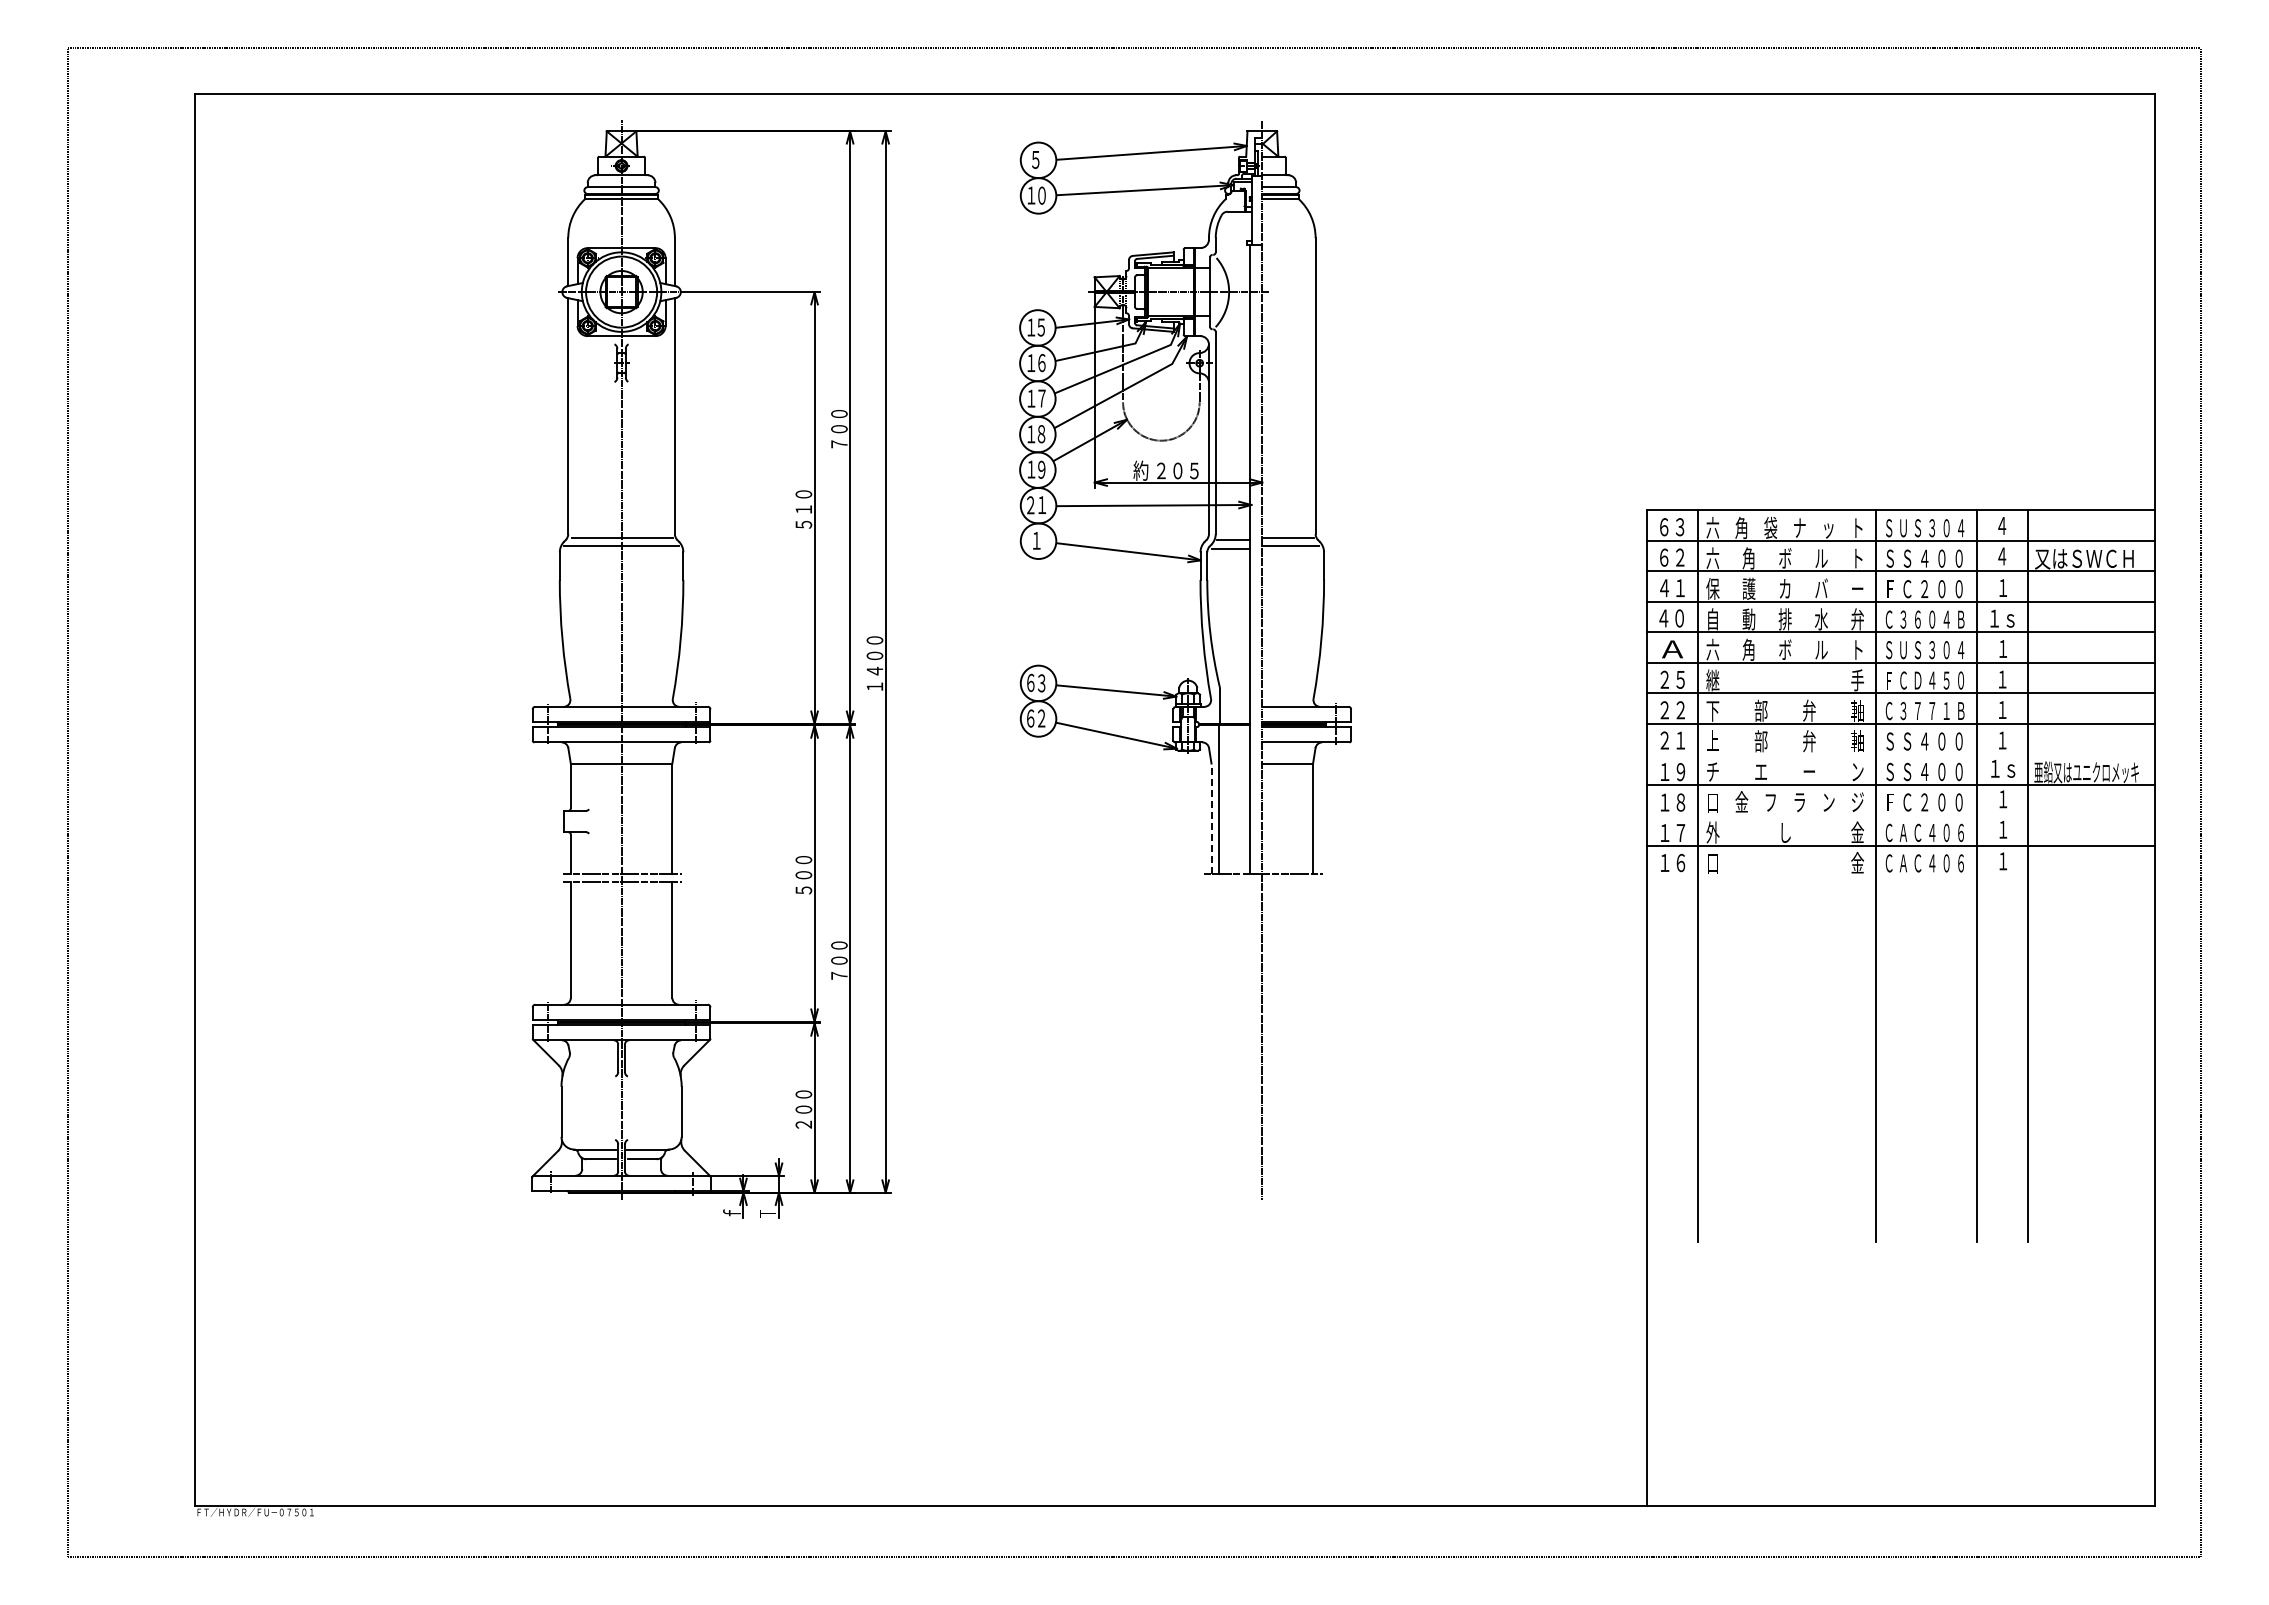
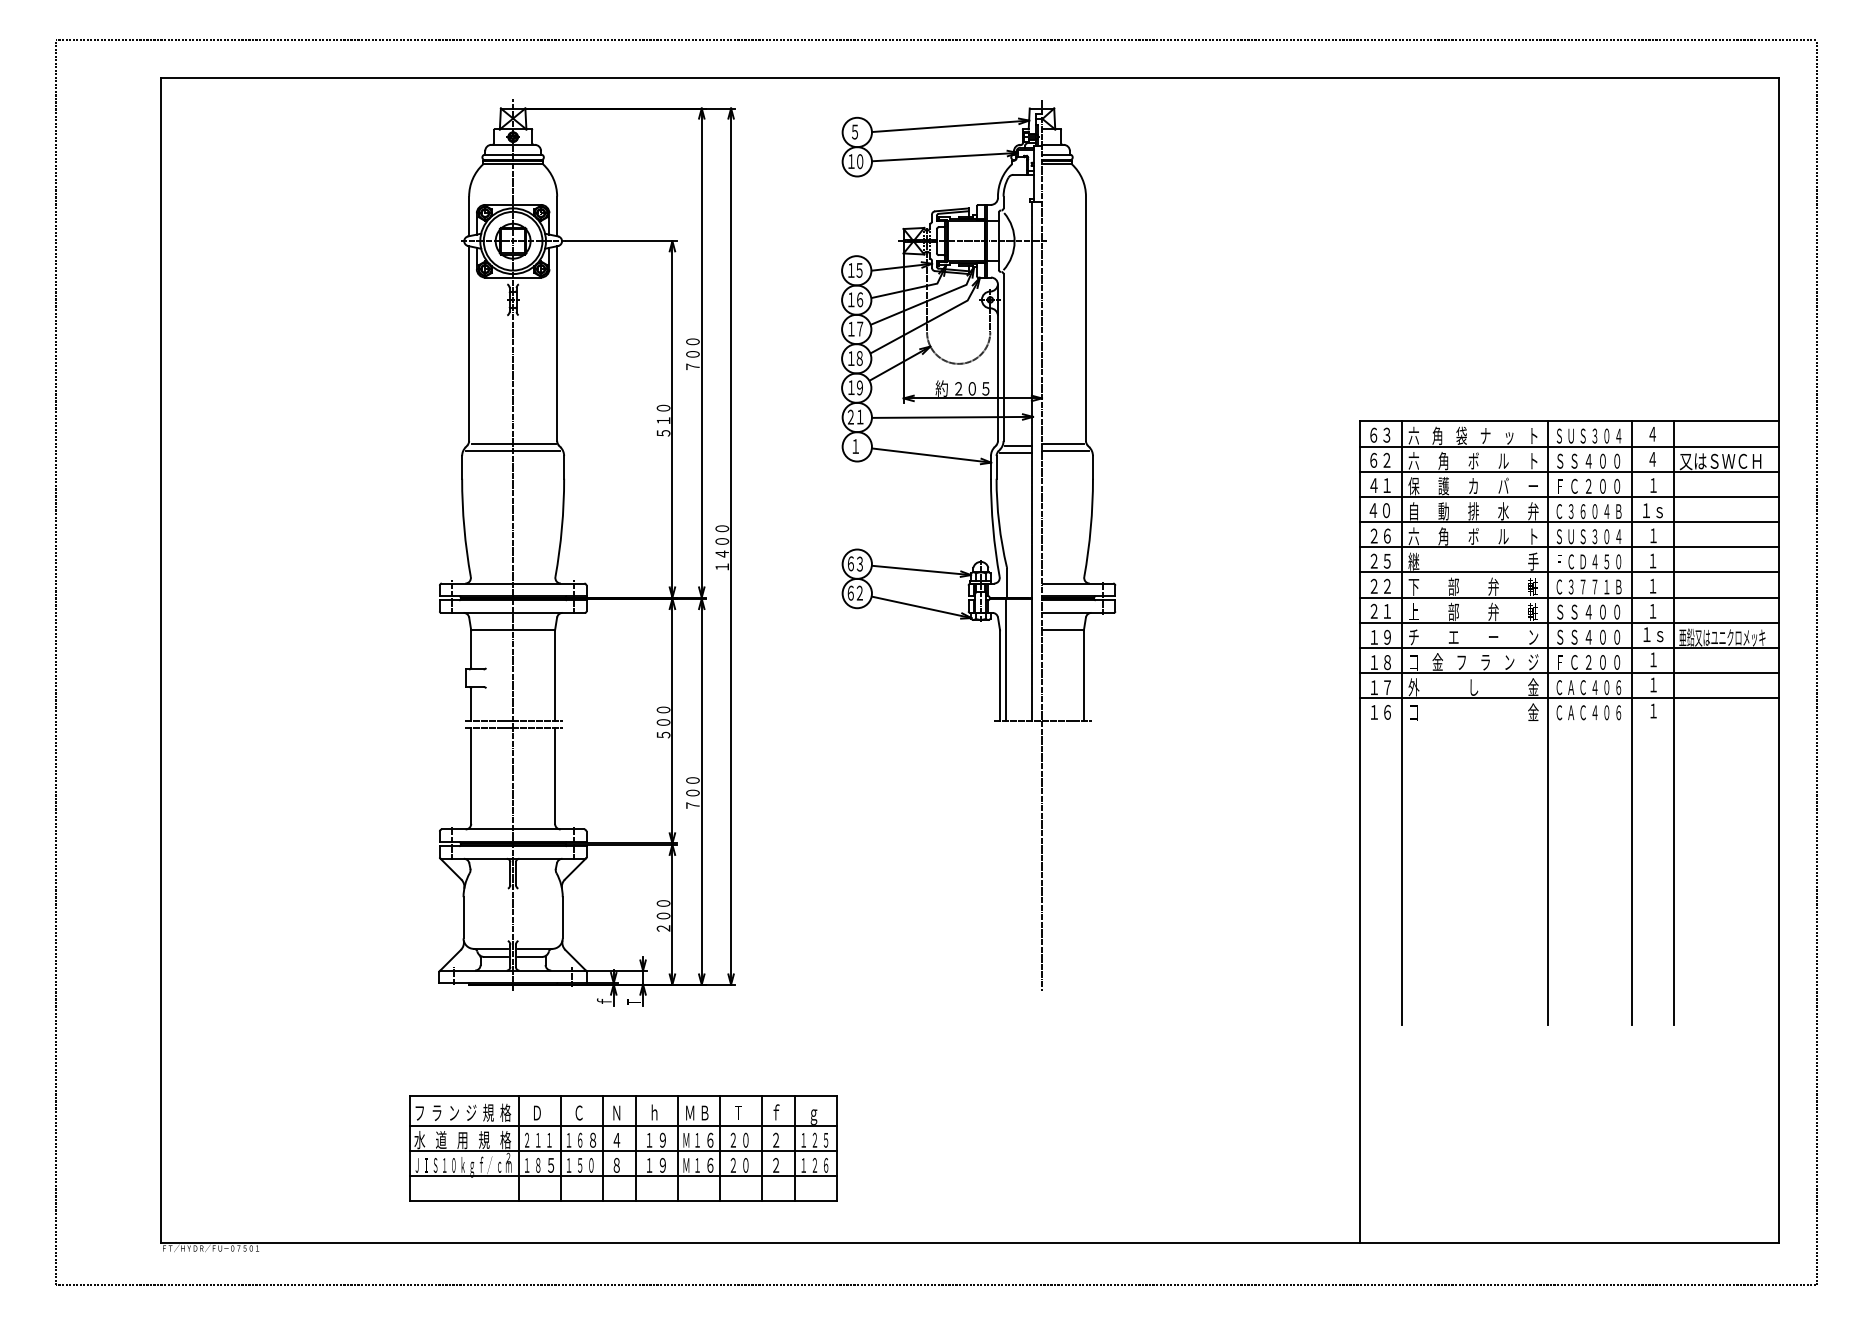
text: (1672, 649) -> (1380, 536), Ａ -> ２６
line: (1901, 754) -> (1569, 622), added
line: (1901, 815) -> (1569, 673), added
line: (1211, 818) -> (1000, 675), dashed -> solid
part: (754, 1391) -> (622, 1148), added

